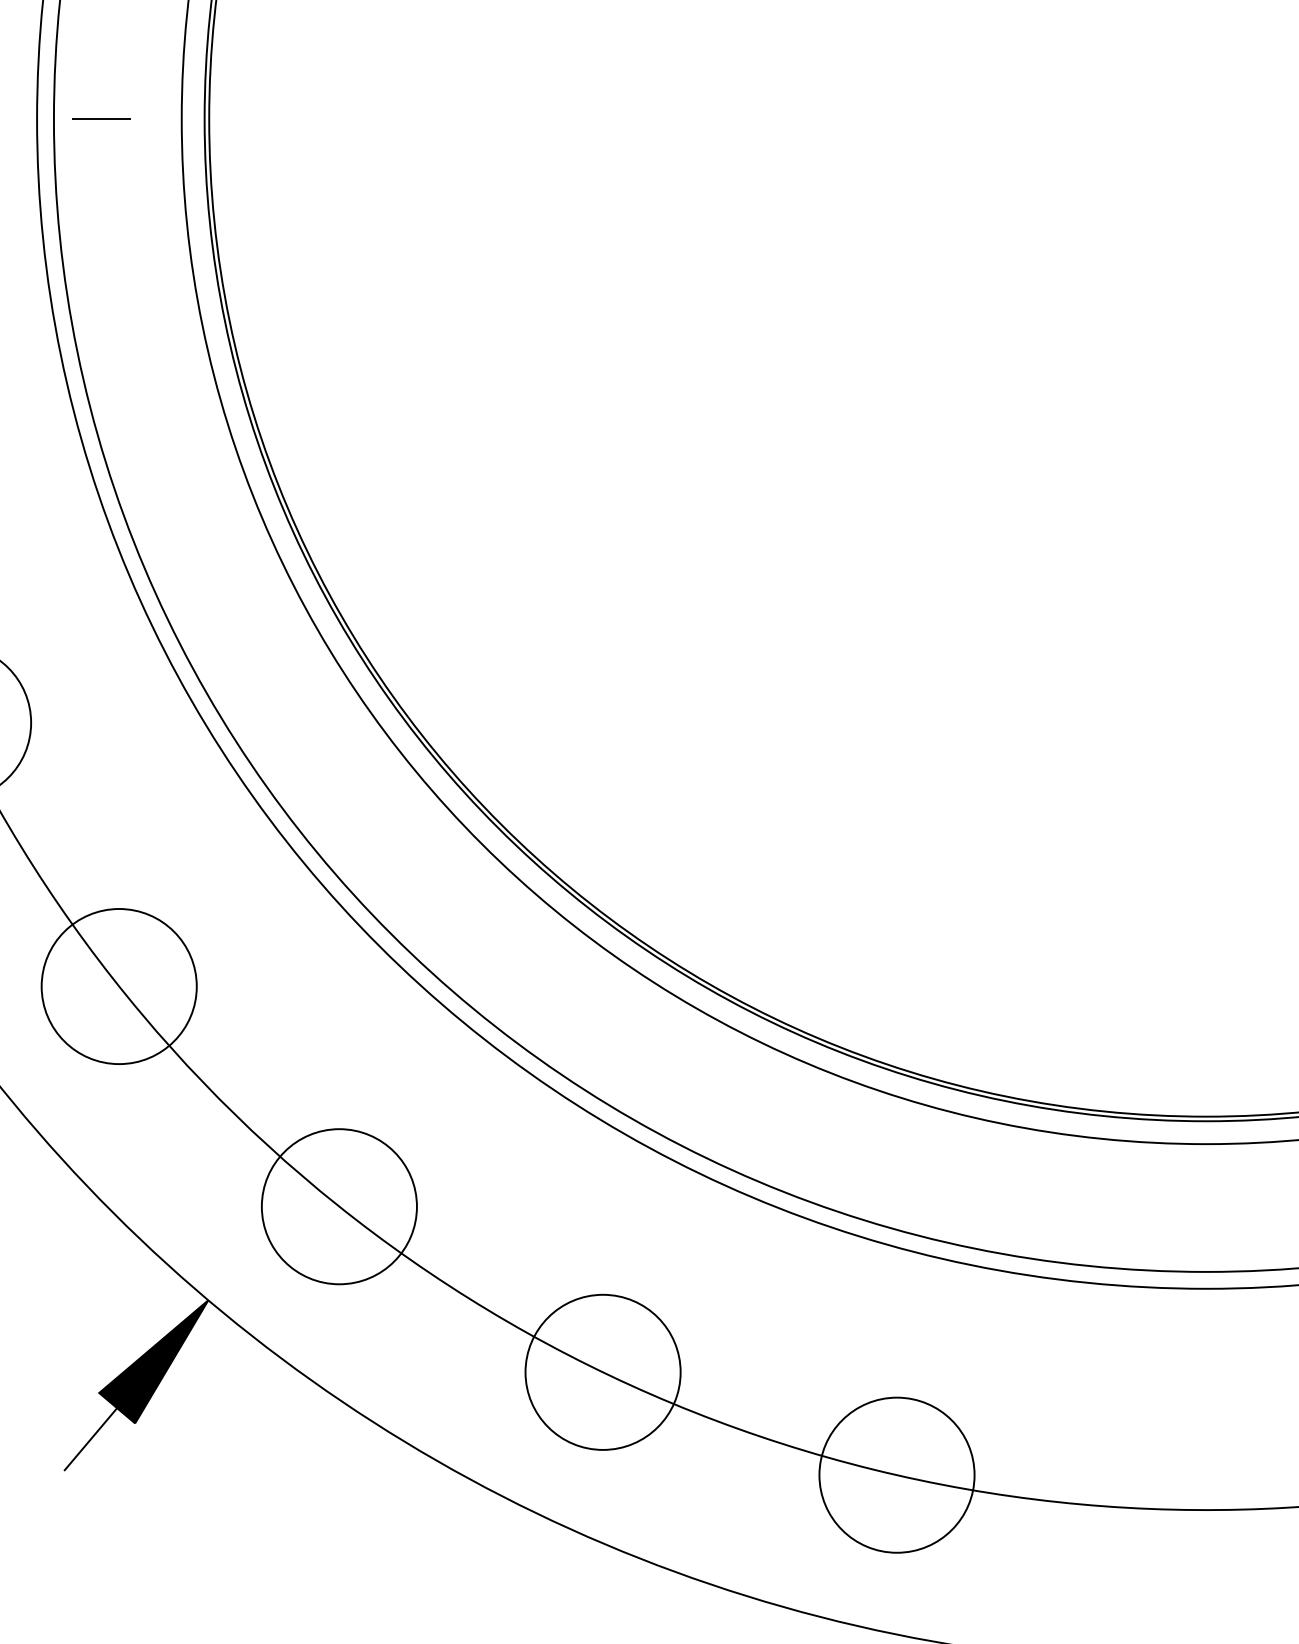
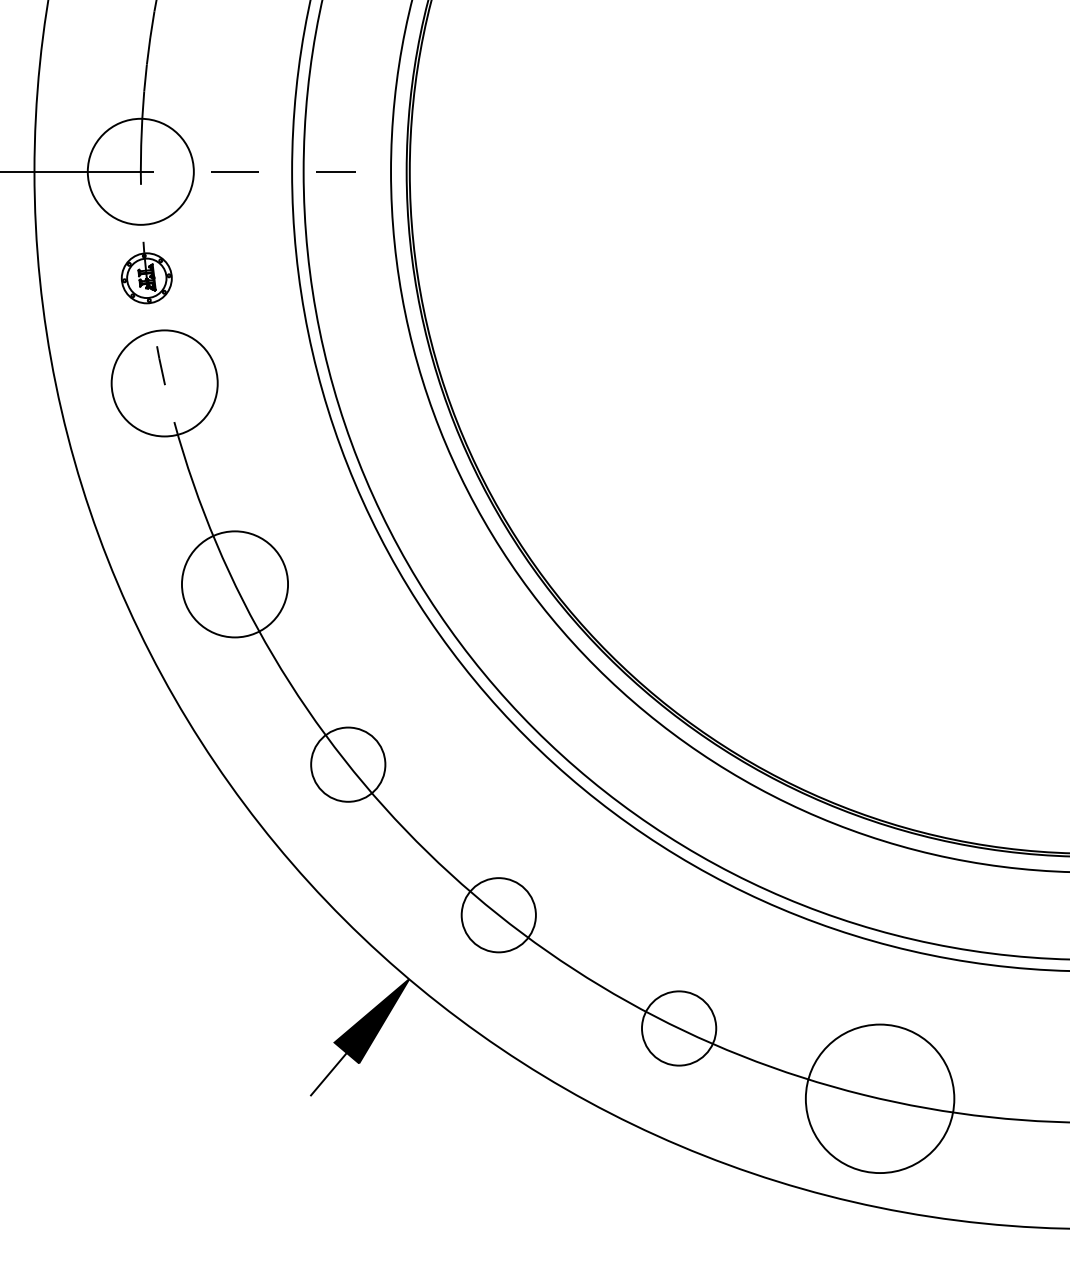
circle: (119, 986) -> (348, 764), size x0.7
circle: (338, 1207) -> (498, 915), size x0.7
circle: (603, 1372) -> (679, 1028), size x0.7
circle: (897, 1474) -> (880, 1098), size x1.4

